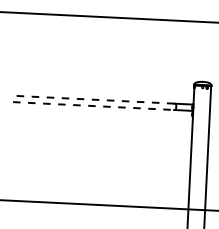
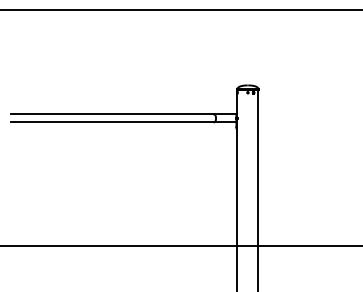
line: (93, 99) -> (111, 114), dashed -> solid
line: (93, 106) -> (112, 122), dashed -> solid

